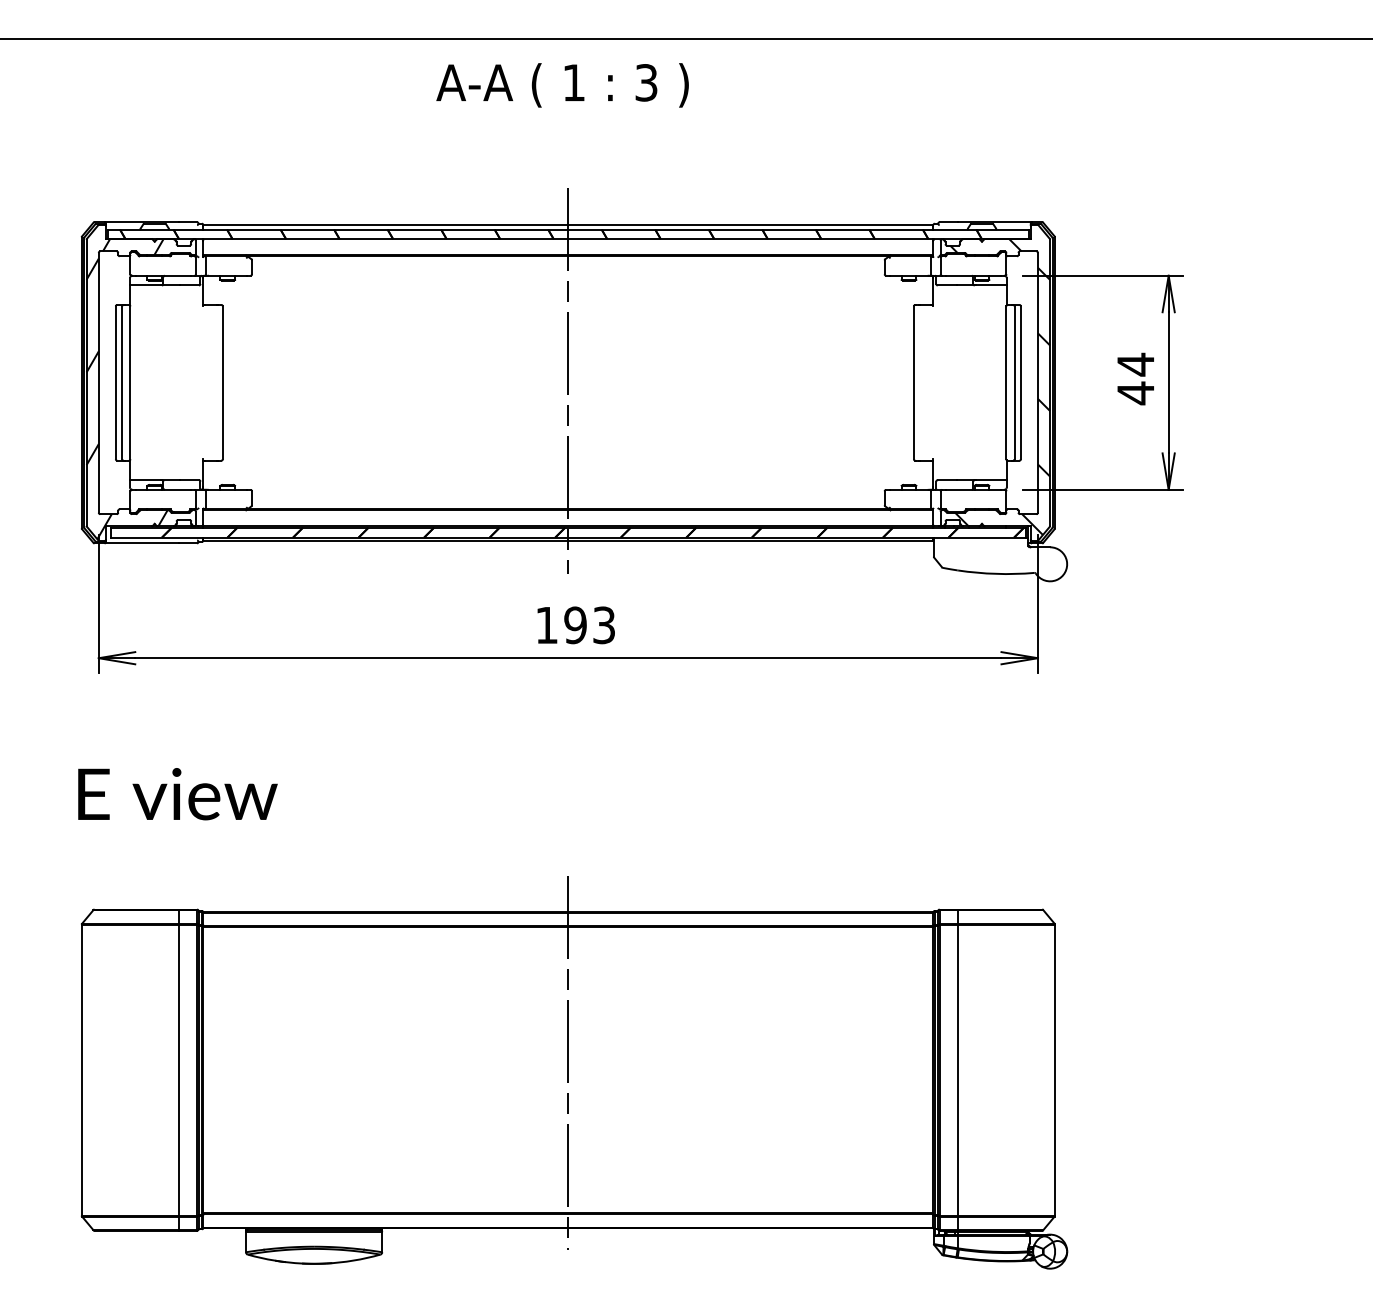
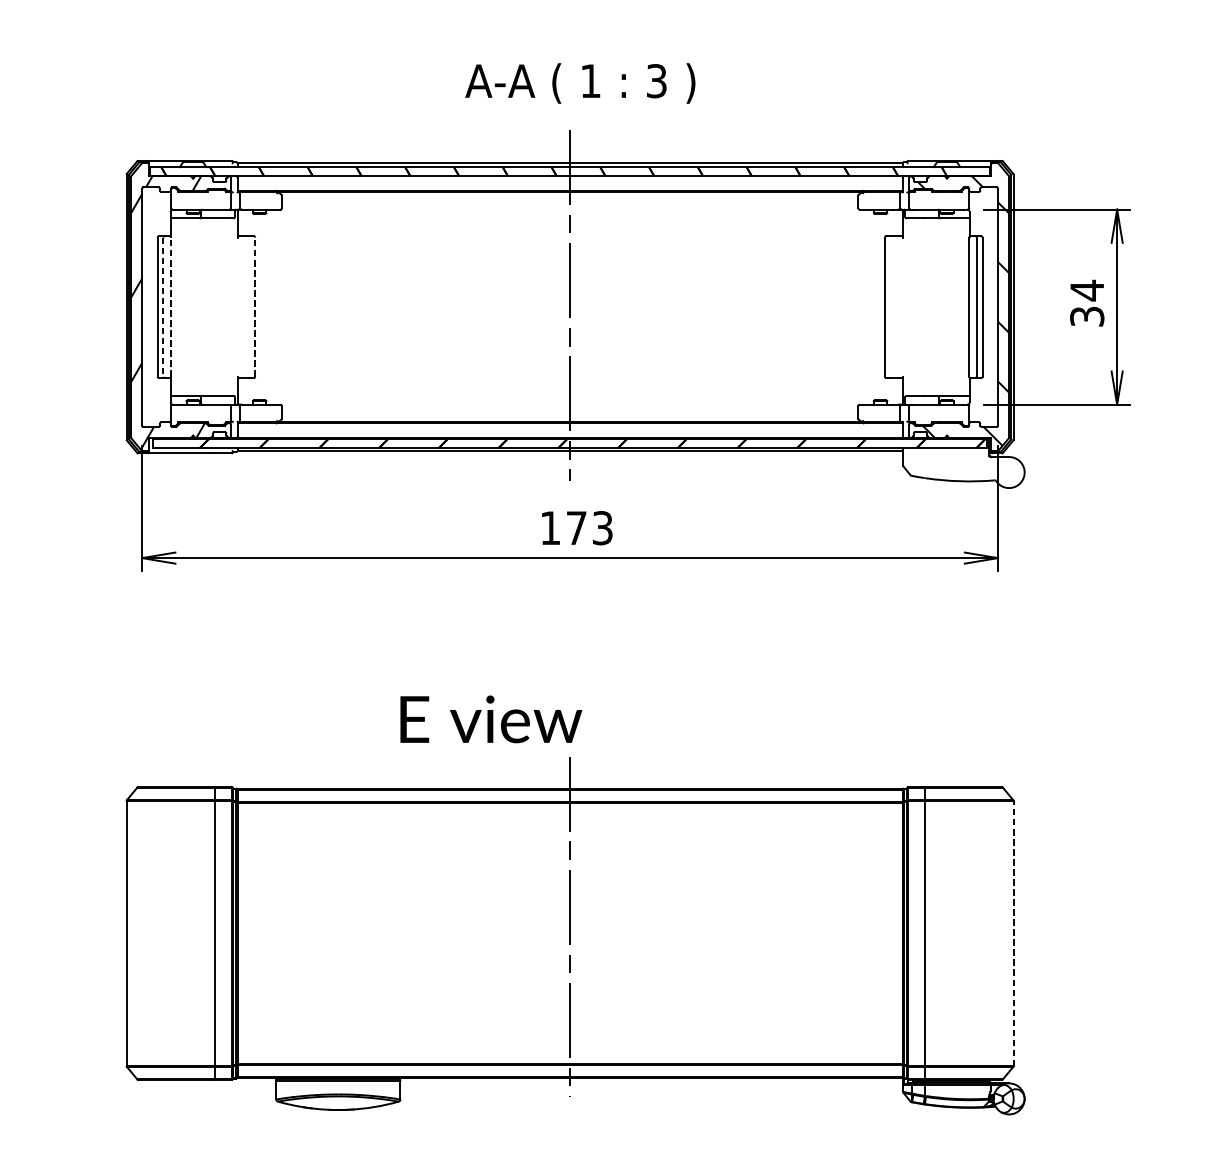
text: (562, 85) -> (580, 83), moved
line: (130, 382) -> (171, 306), solid -> dashed
line: (222, 382) -> (254, 306), solid -> dashed
line: (122, 383) -> (163, 307), solid -> dashed
text: (1135, 393) -> (1086, 316), 44 -> 34
text: (575, 625) -> (576, 528), 193 -> 173
text: (177, 794) -> (490, 719), moved
line: (1055, 1069) -> (1014, 932), solid -> dashed

